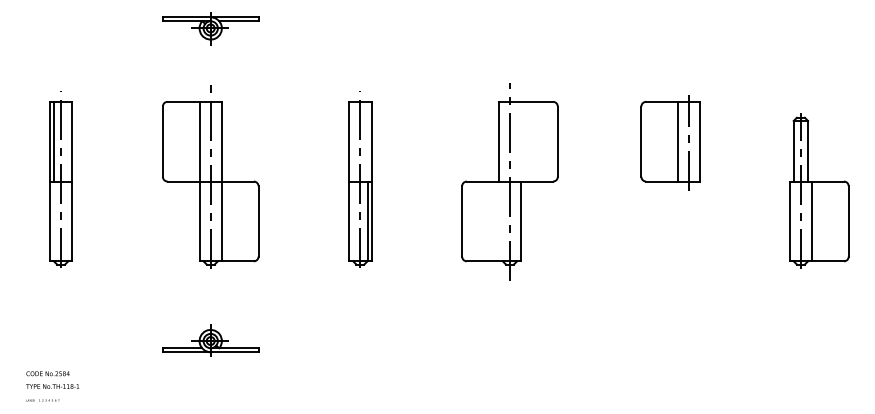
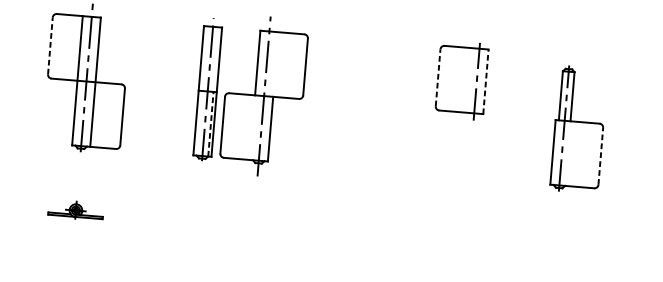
line: (162, 141) -> (50, 45), solid -> dashed
line: (641, 141) -> (438, 77), solid -> dashed
line: (678, 141) -> (468, 80), removed
line: (700, 141) -> (486, 81), solid -> dashed
part: (509, 181) -> (263, 96), moved
line: (848, 220) -> (600, 155), solid -> dashed
line: (367, 221) -> (210, 124), solid -> dashed
line: (812, 221) -> (571, 153), removed
part: (210, 340) -> (75, 210), size x0.7

